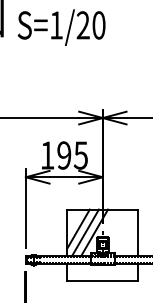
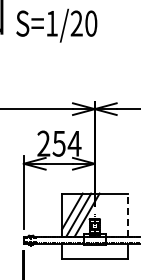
text: (64, 155) -> (59, 143), 195 -> 254
line: (138, 233) -> (127, 215), solid -> dashed

